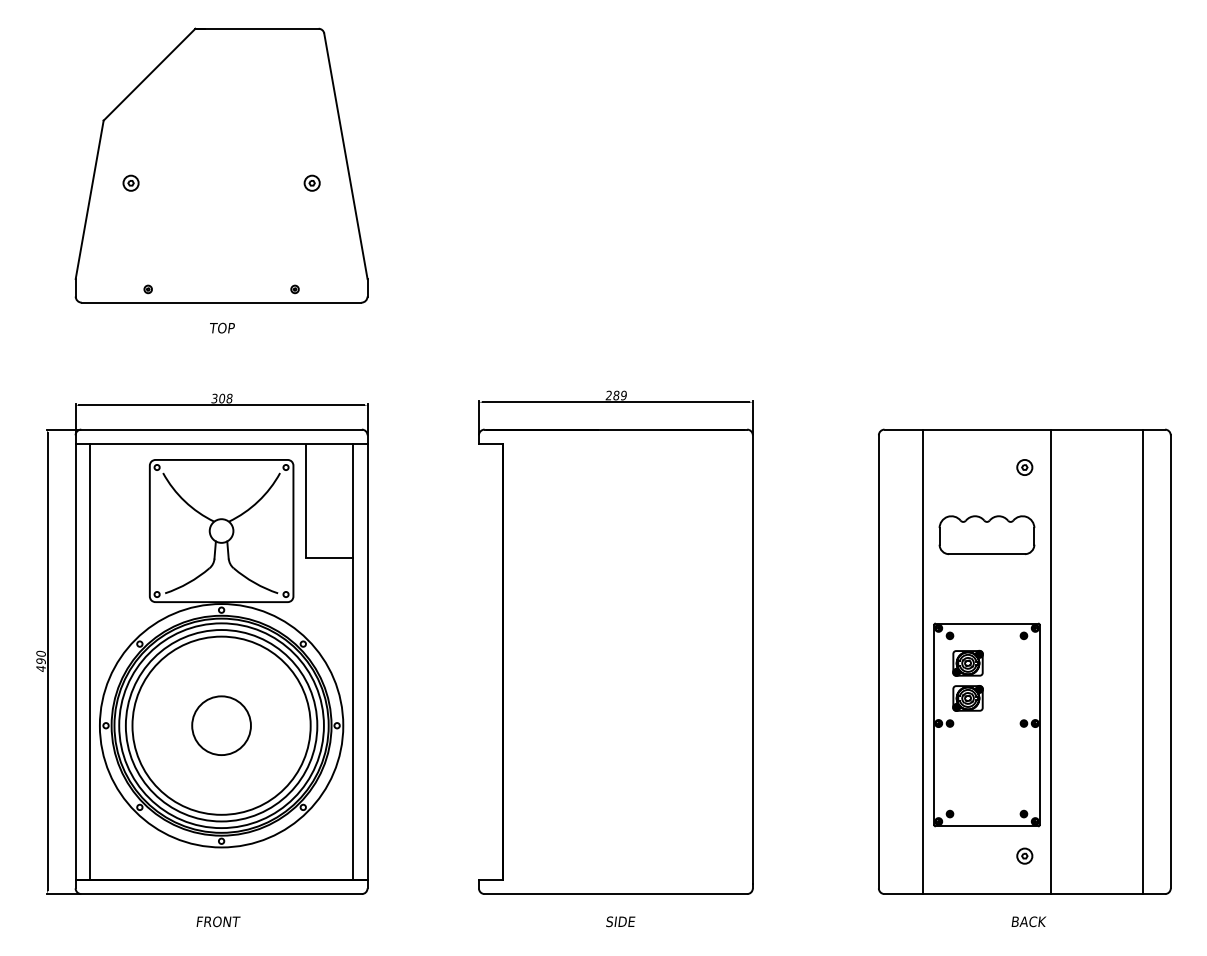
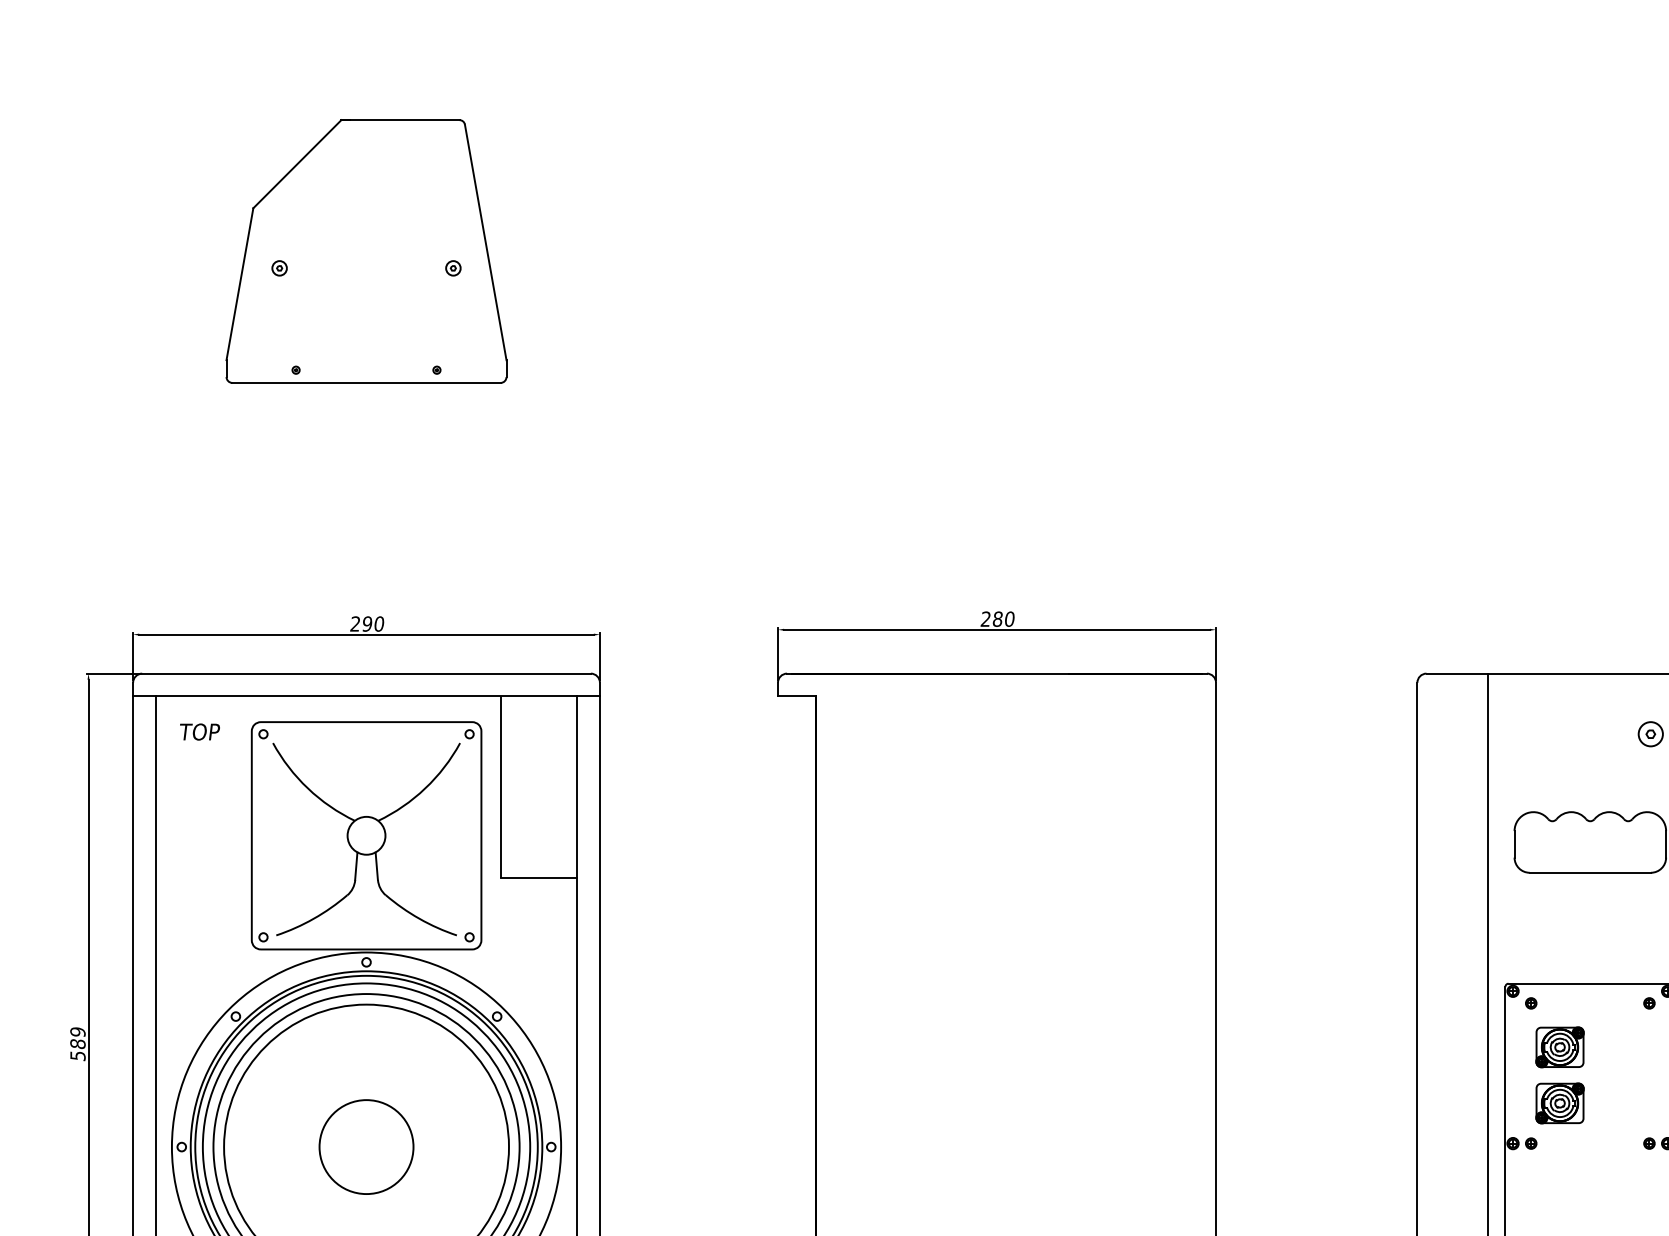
part: (221, 165) -> (366, 251), size x0.6
text: (222, 327) -> (200, 730), moved
text: (623, 395) -> (1009, 619), 289 -> 280
text: (221, 398) -> (366, 623), 308 -> 290
text: (40, 661) -> (76, 1044), 490 -> 589

